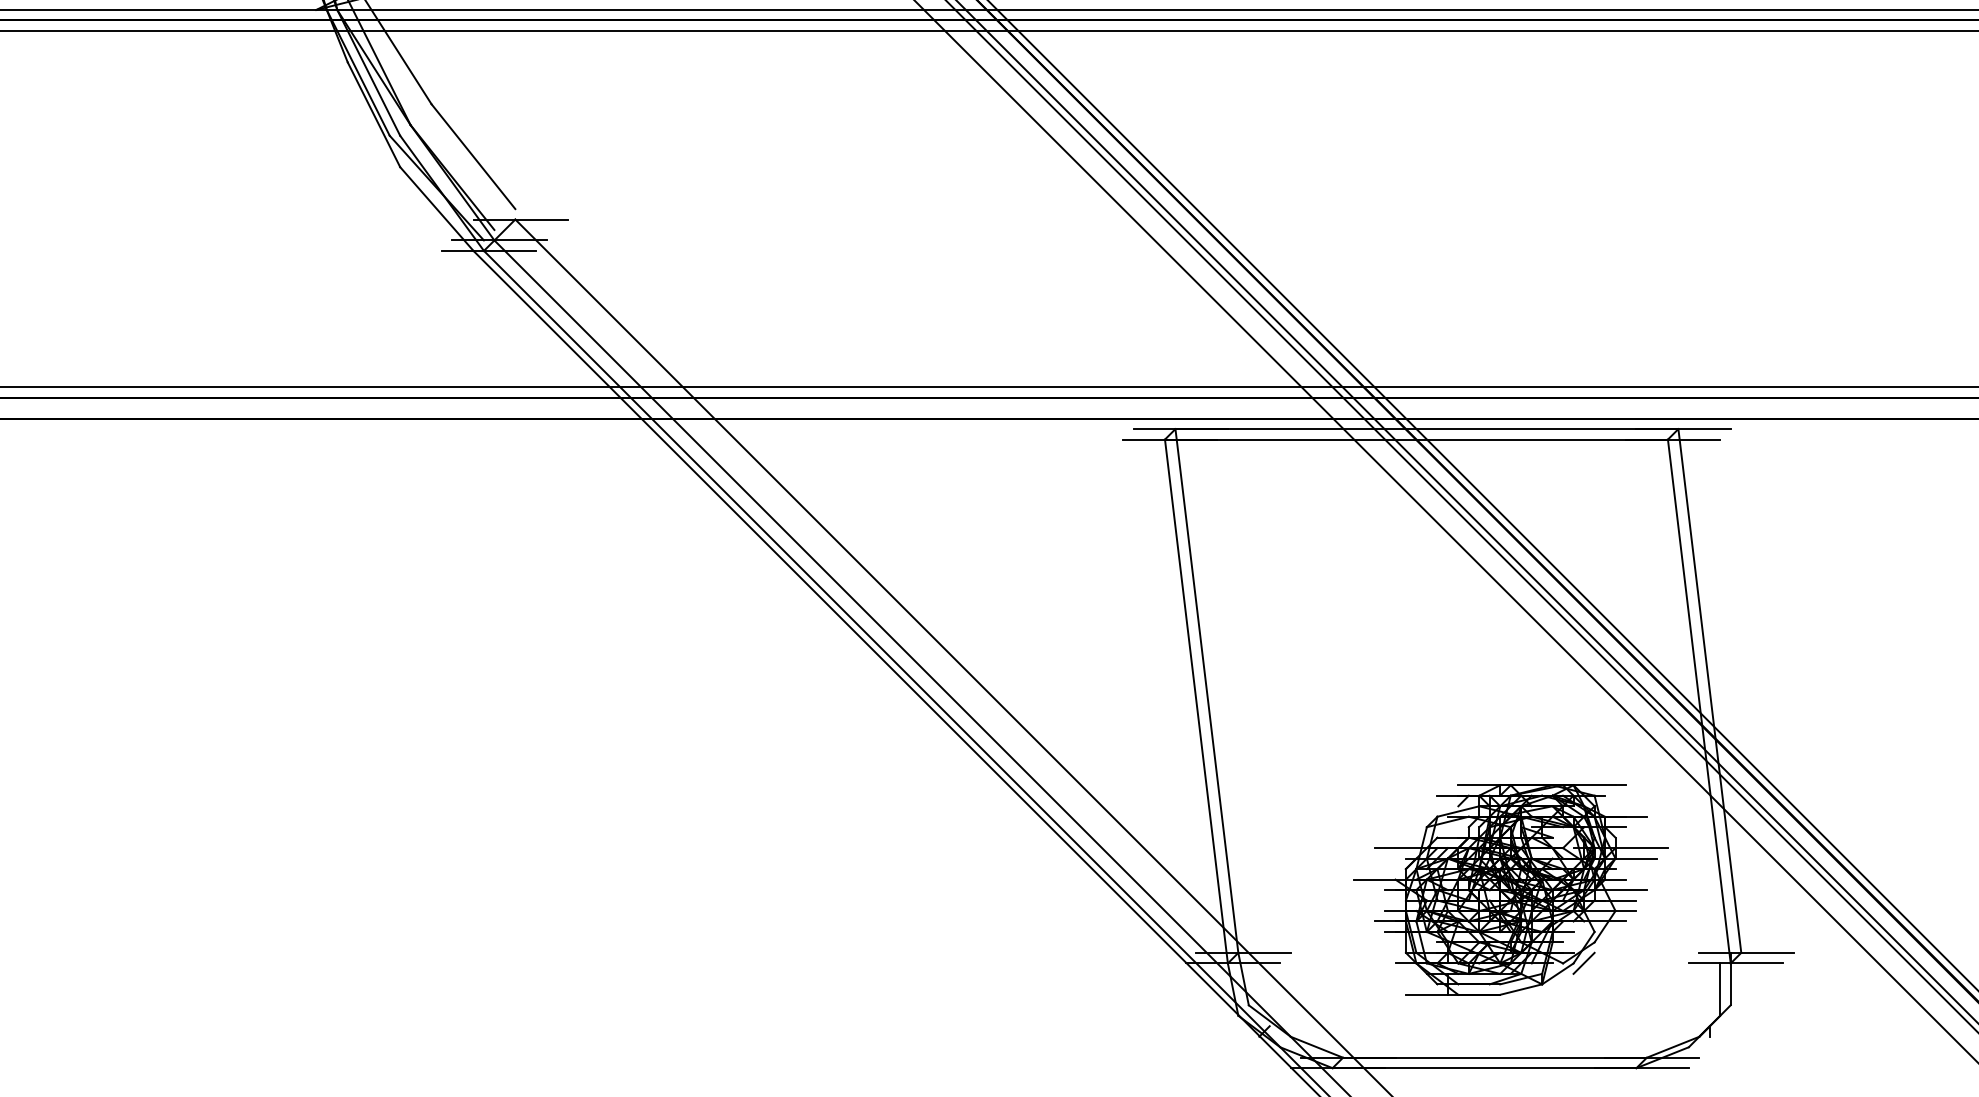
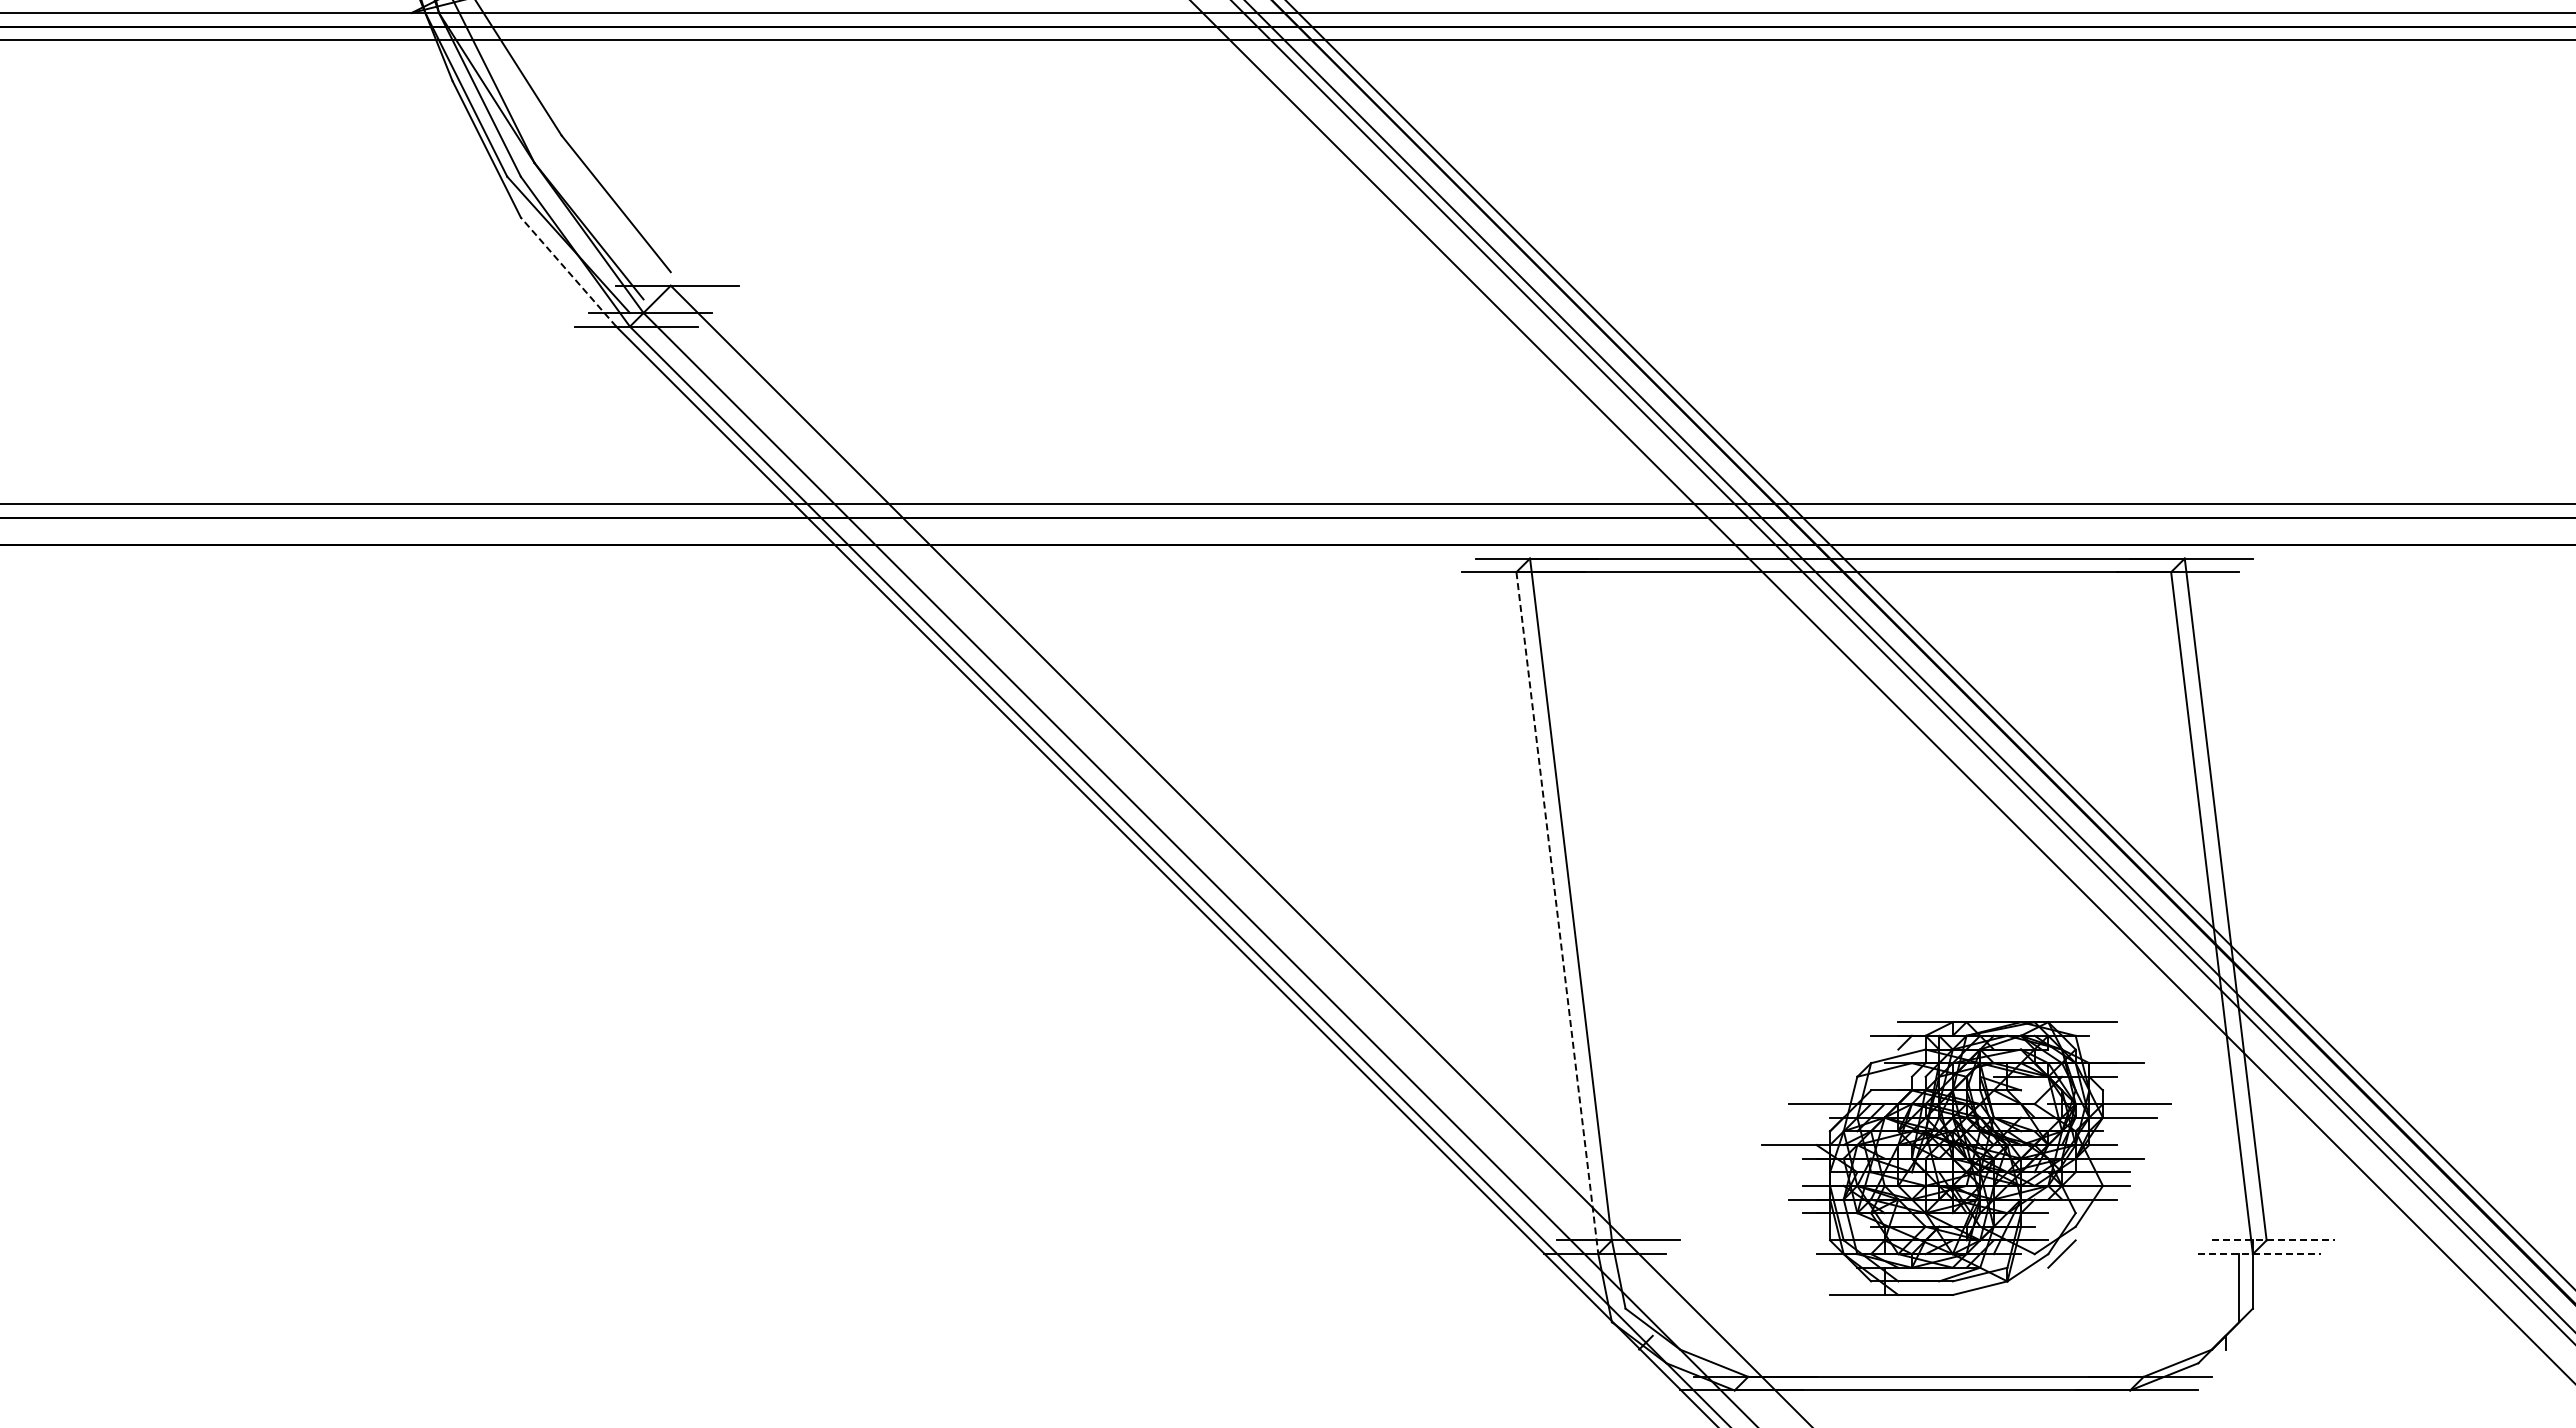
line: (436, 208) -> (568, 271), solid -> dashed
line: (1196, 701) -> (1557, 913), solid -> dashed
line: (1746, 952) -> (2273, 1240), solid -> dashed
line: (1736, 963) -> (2260, 1254), solid -> dashed

